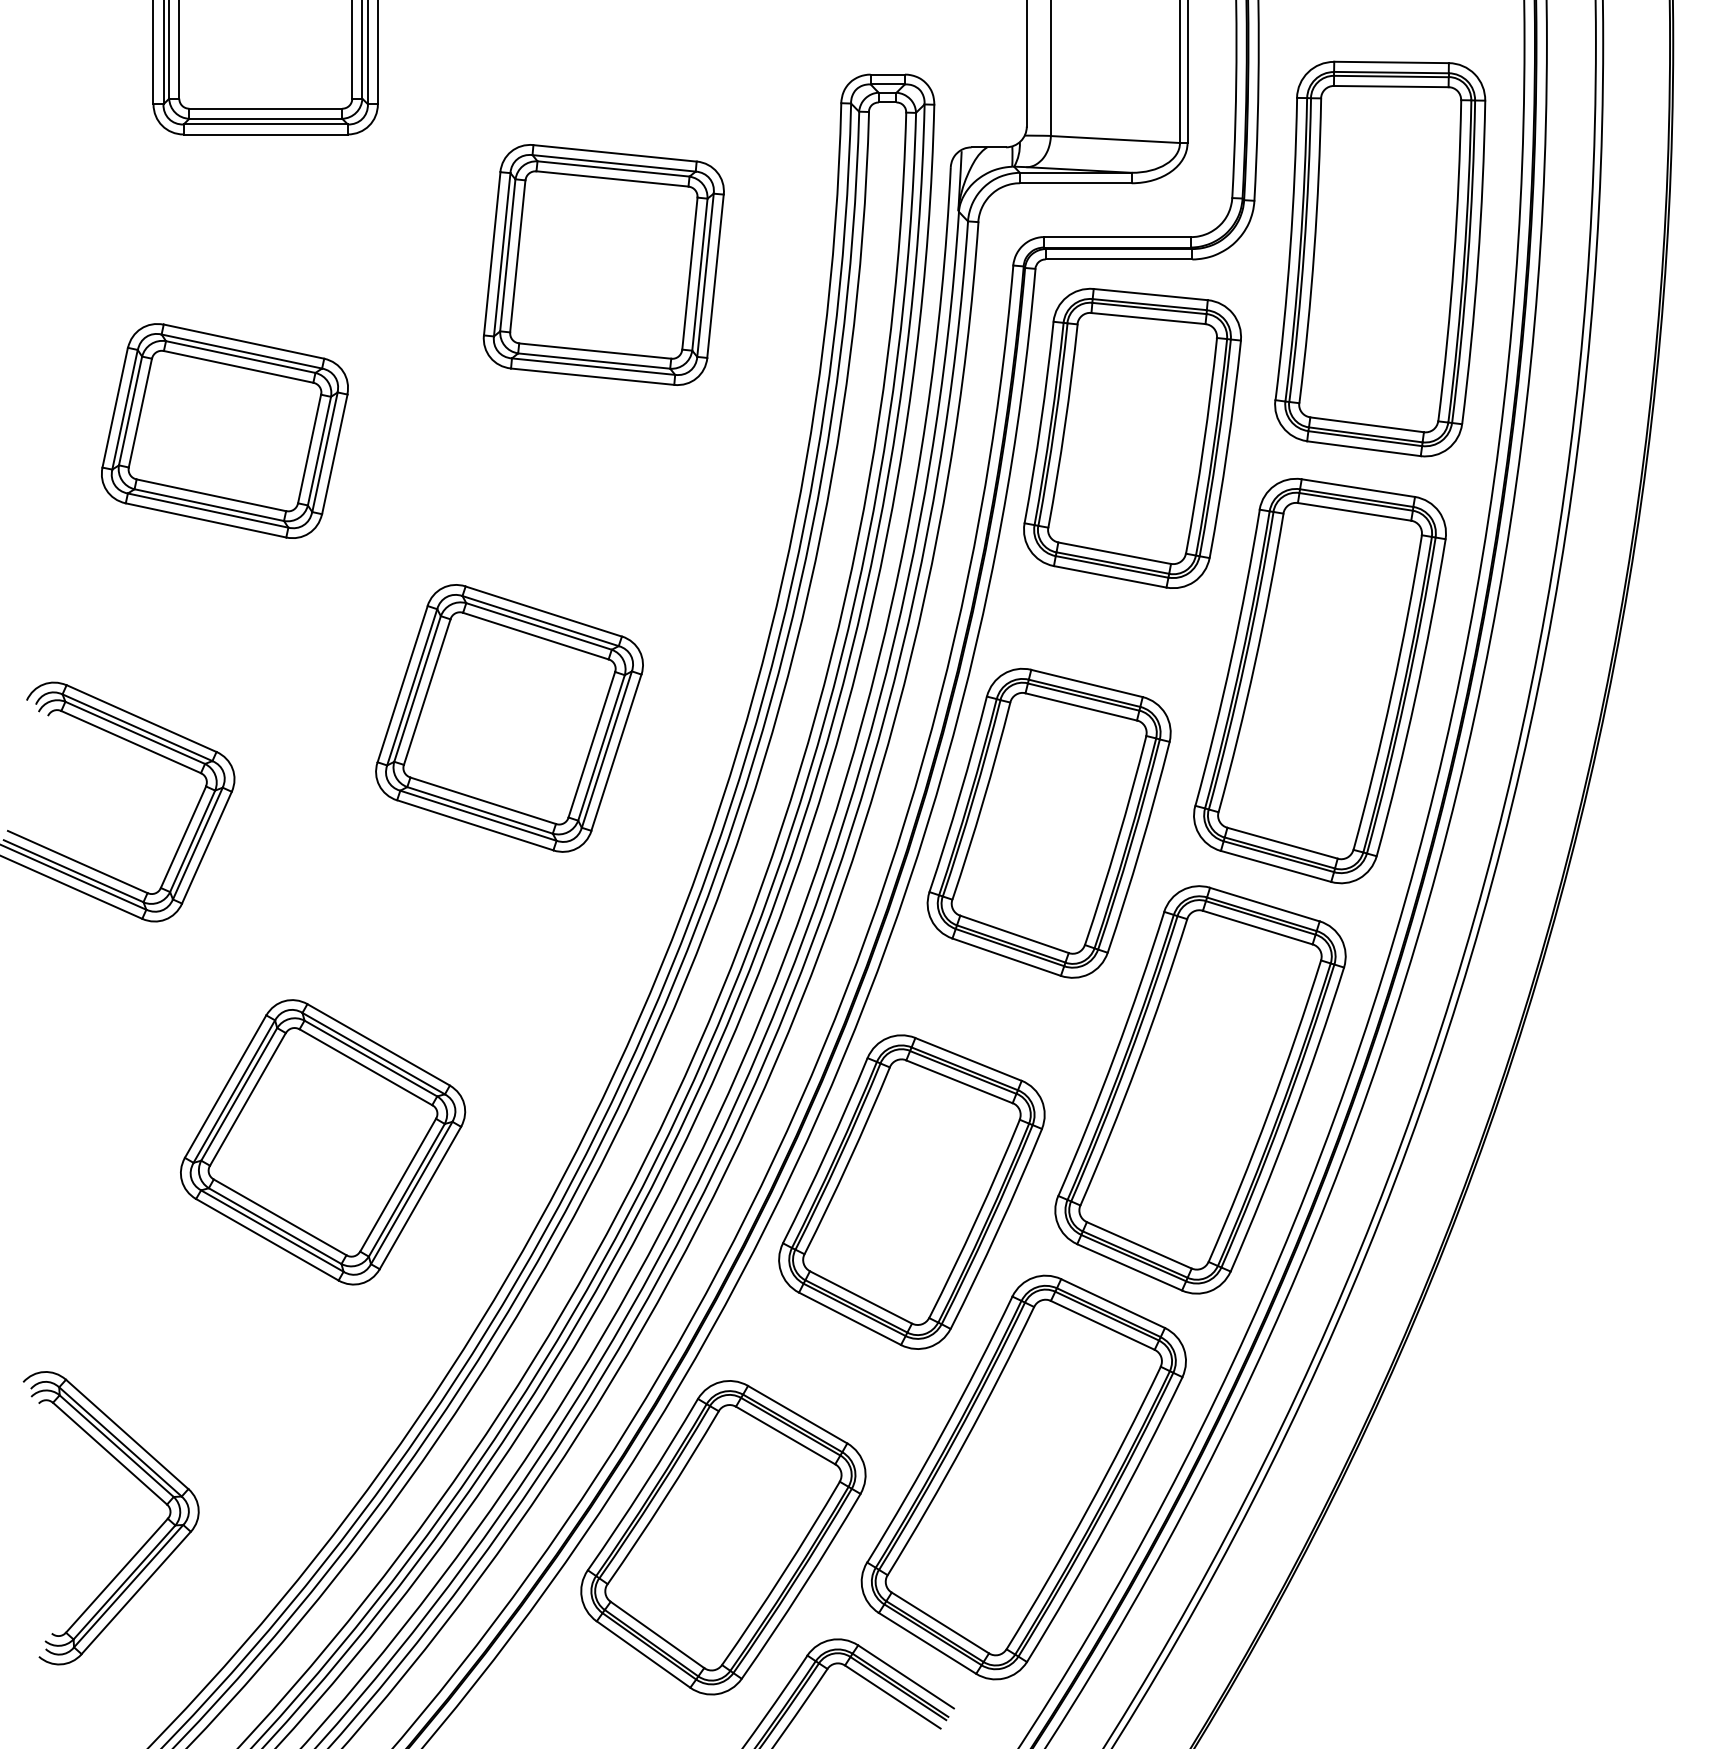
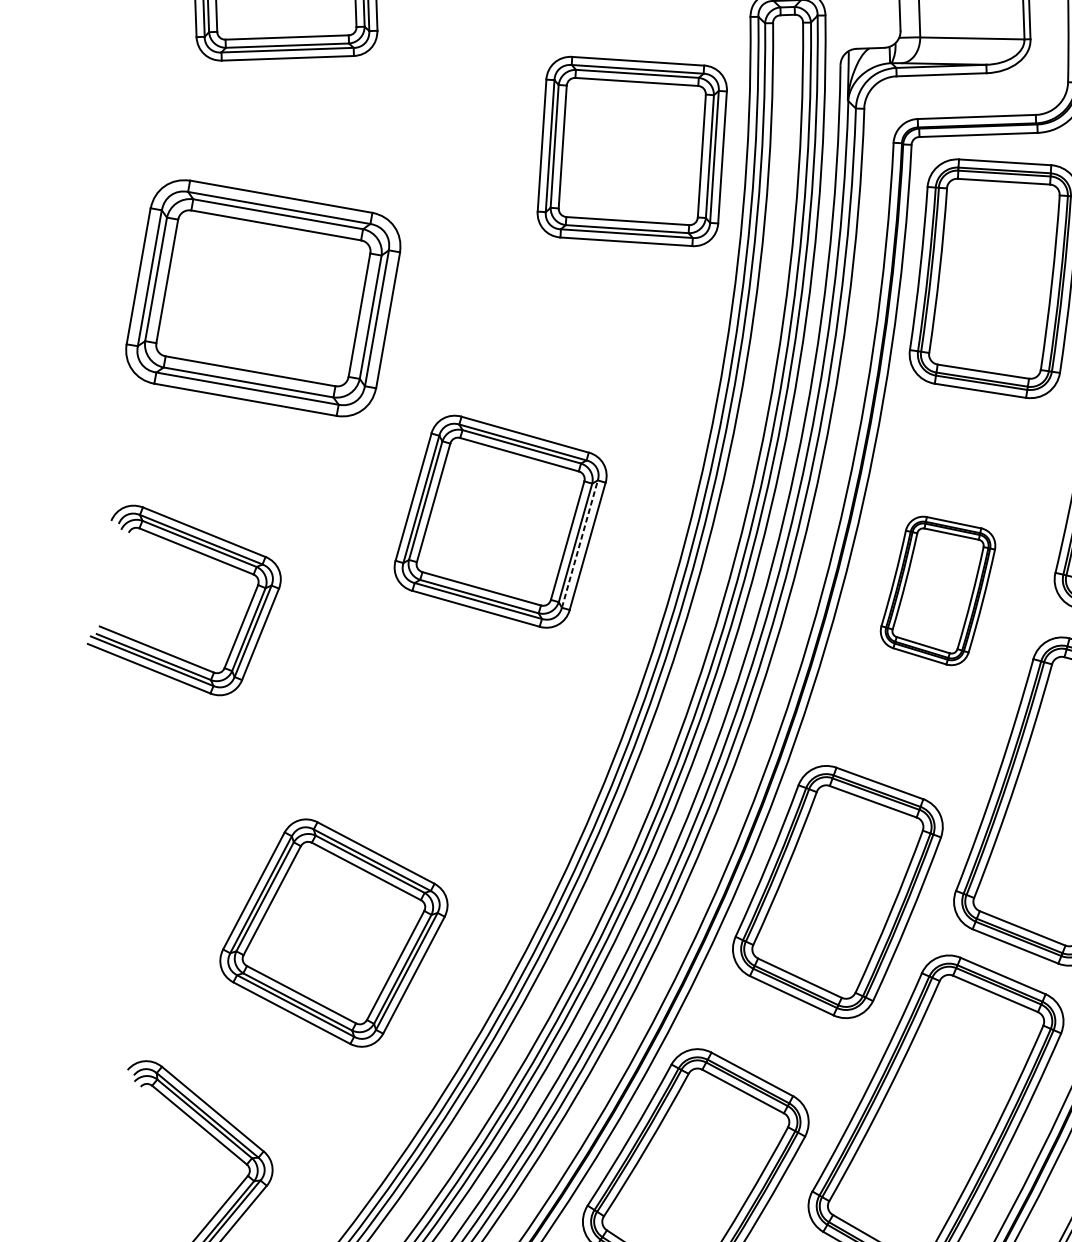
part: (603, 264) -> (631, 151), moved
part: (224, 430) -> (262, 297), size x1.4
line: (607, 749) -> (580, 544), solid -> dashed
part: (1048, 822) -> (937, 590), size x0.6
part: (323, 1142) -> (334, 933), moved

